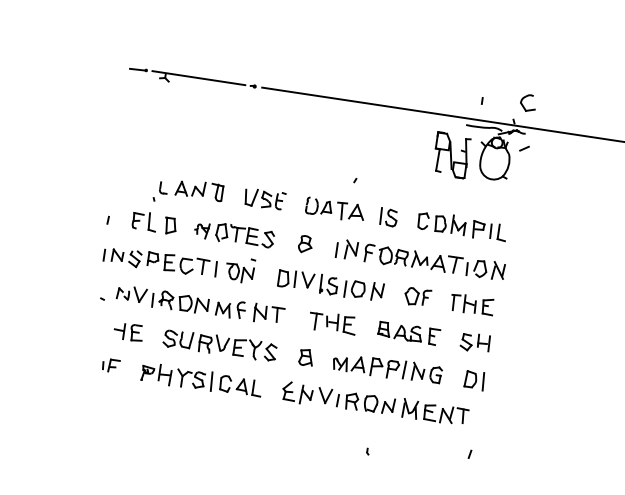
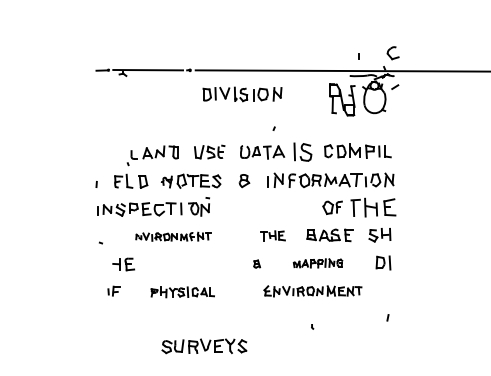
part: (388, 217) -> (302, 152), size x1.4
part: (330, 285) -> (242, 94), moved
part: (200, 304) -> (173, 236), size x0.6
part: (472, 304) -> (373, 207), size x1.4
part: (332, 322) -> (272, 235), size x0.7
part: (220, 345) -> (204, 346), moved
part: (305, 356) -> (256, 263), size x0.6
part: (386, 368) -> (317, 263), size x0.6
part: (201, 380) -> (182, 292), size x0.7
part: (374, 404) -> (312, 291), size x0.7

